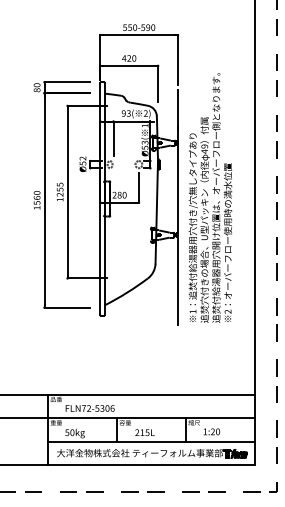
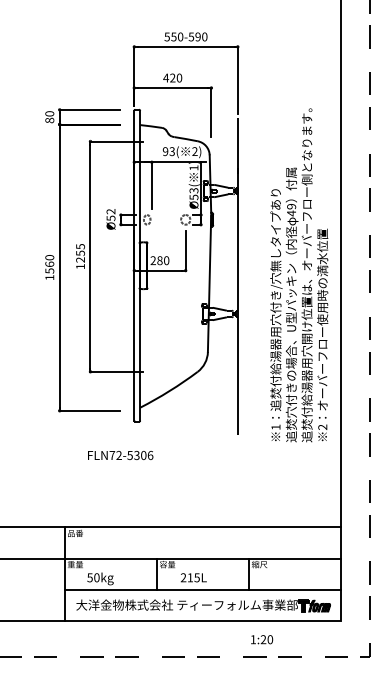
text: (210, 198) -> (299, 275), moved
text: (90, 408) -> (120, 455), moved
text: (212, 431) -> (262, 639), moved

